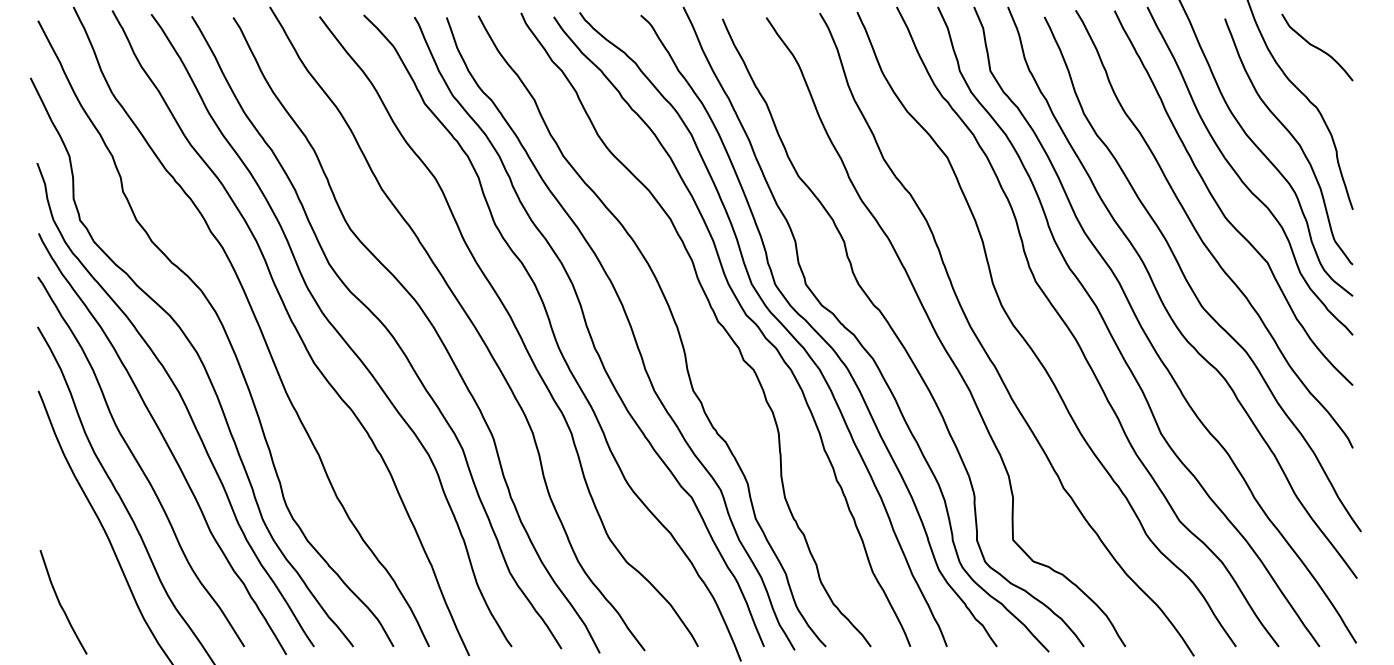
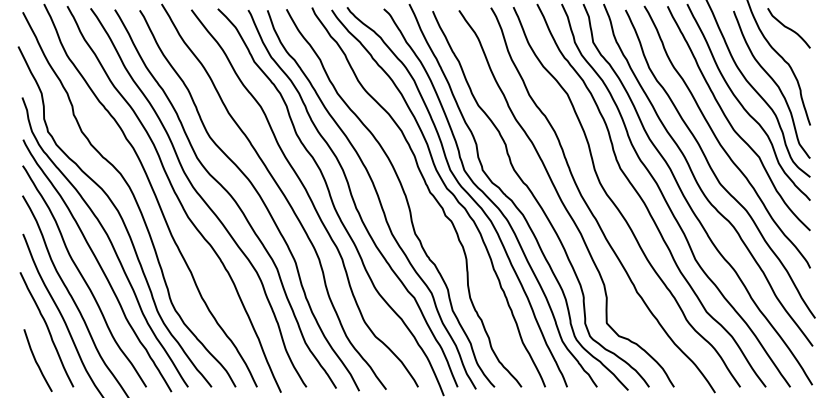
curve: (79, 550) -> (47, 329), added

